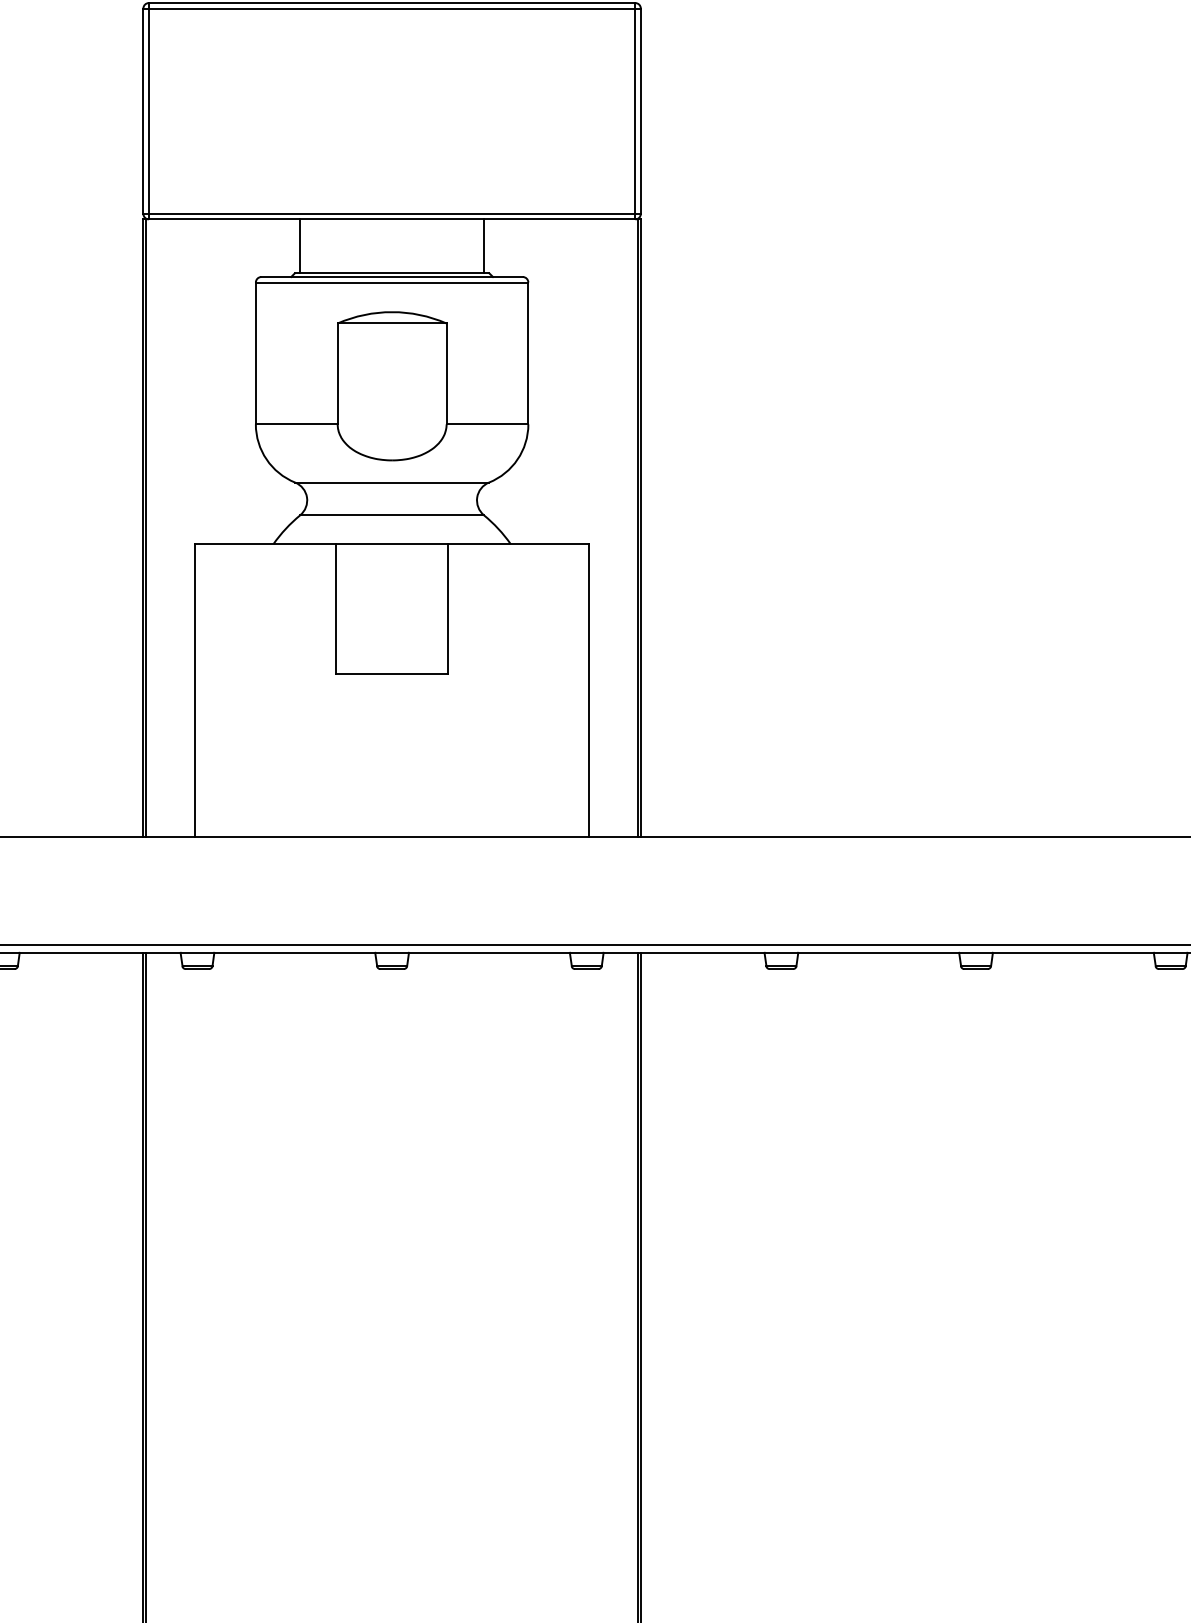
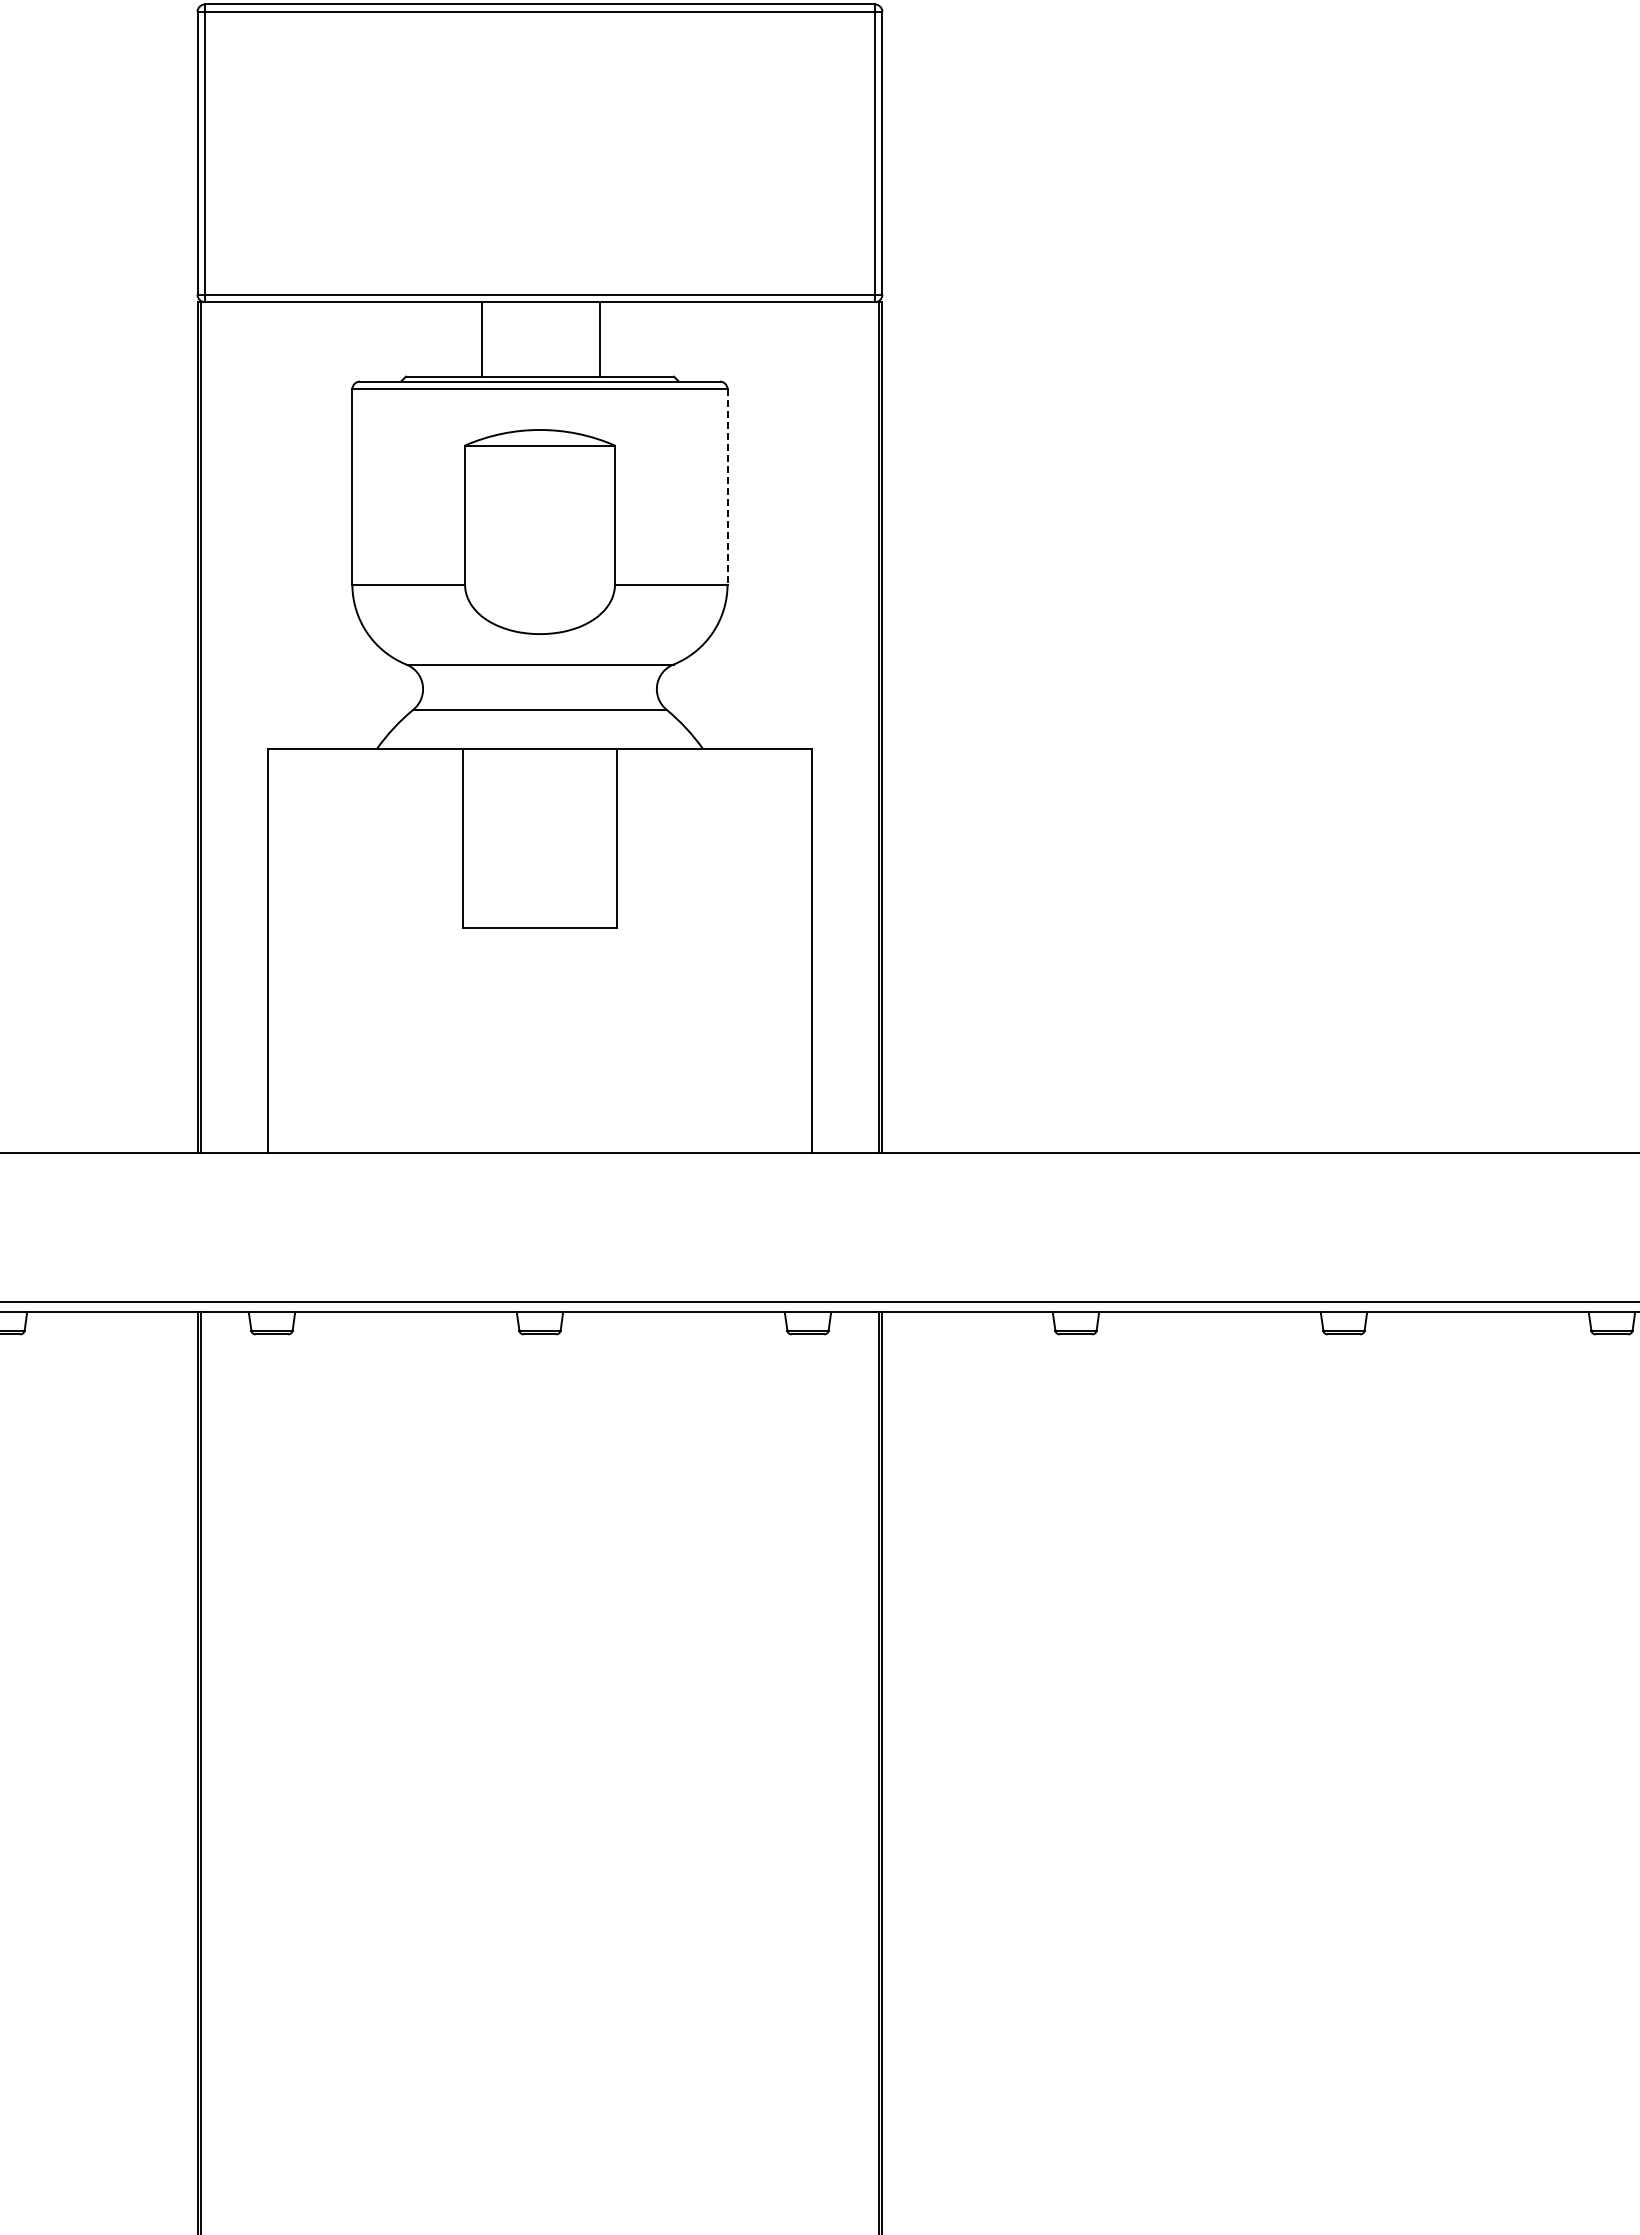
line: (300, 246) -> (482, 339), moved
line: (484, 246) -> (599, 339), moved
line: (528, 353) -> (727, 486), solid -> dashed

